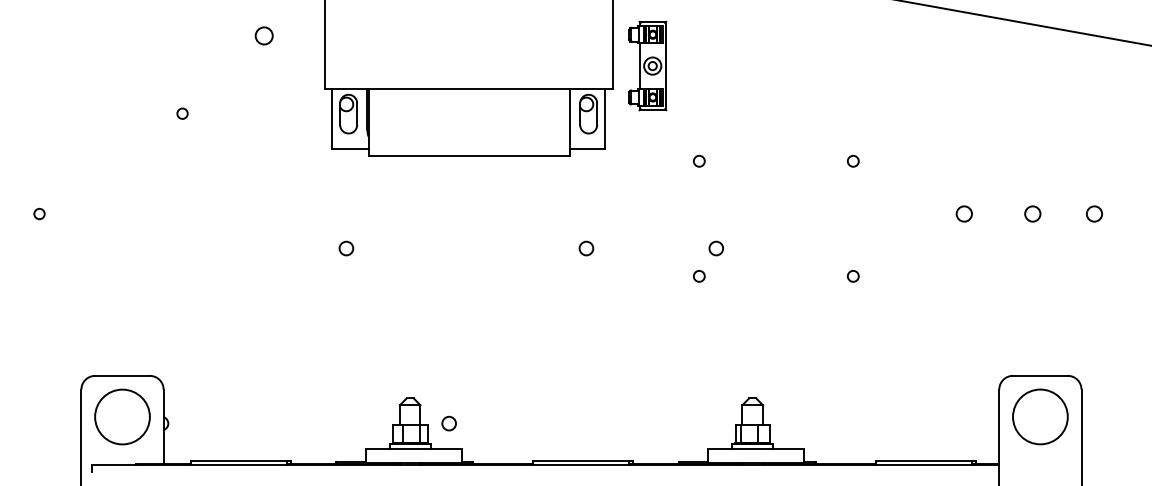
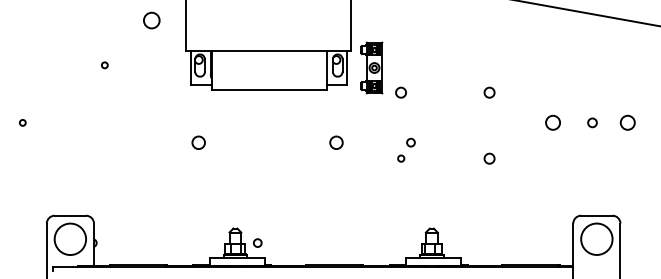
circle: (263, 35) -> (151, 20), size x1.6
part: (647, 65) -> (371, 67), moved
circle: (699, 161) -> (401, 92), size x1.6
circle: (853, 161) -> (489, 92), size x1.6
circle: (964, 213) -> (553, 122), size x1.6
circle: (1093, 213) -> (627, 122), size x1.6
circle: (345, 248) -> (198, 142), size x1.6
circle: (586, 248) -> (336, 142), size x1.6
circle: (853, 276) -> (489, 158), size x1.6

